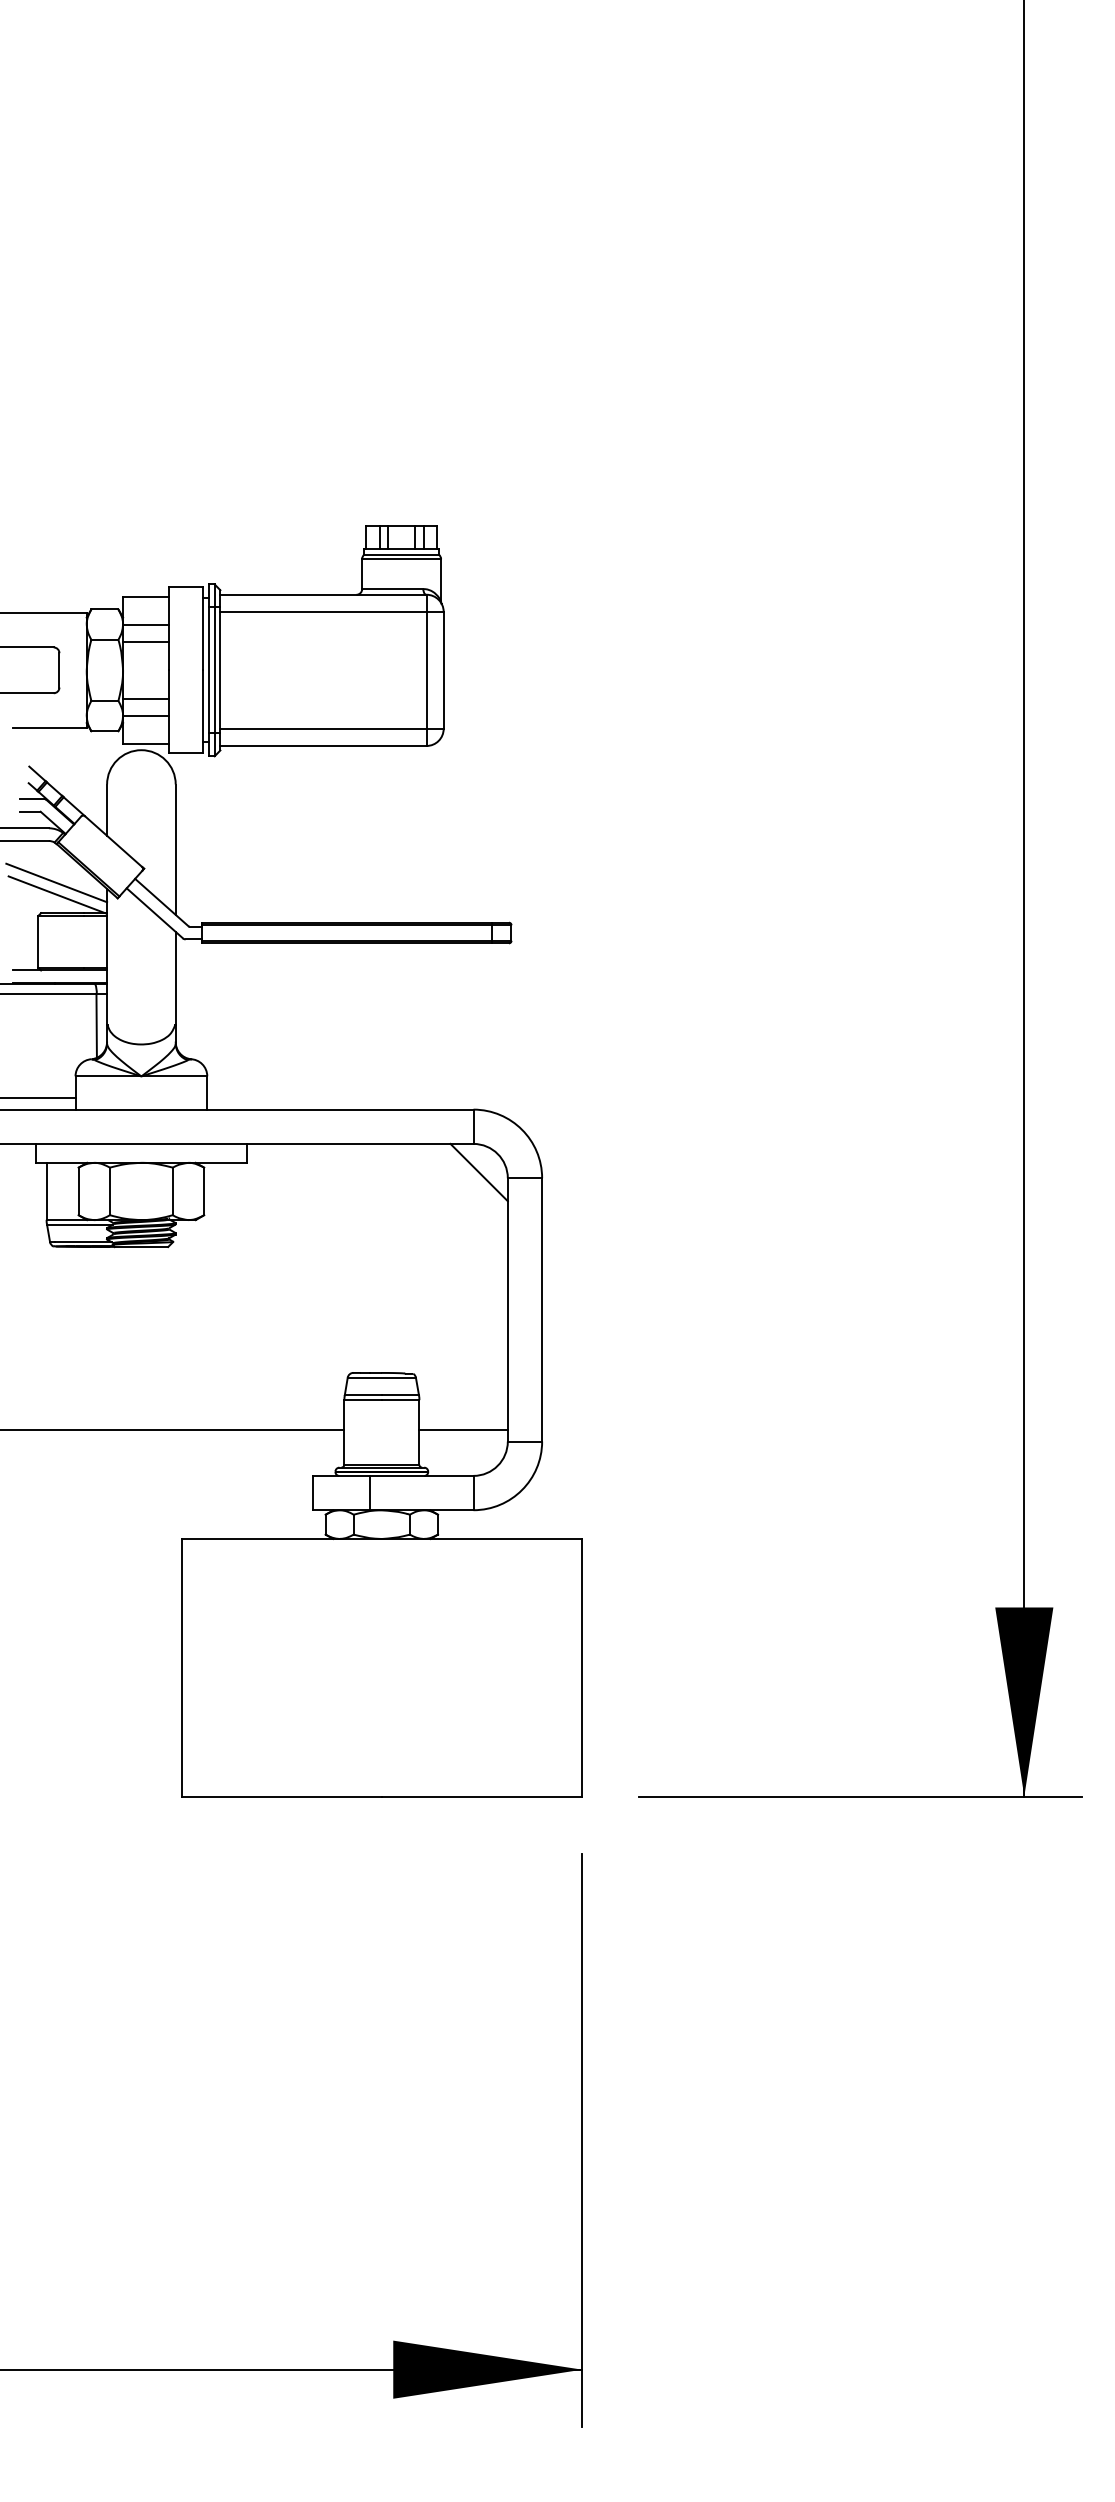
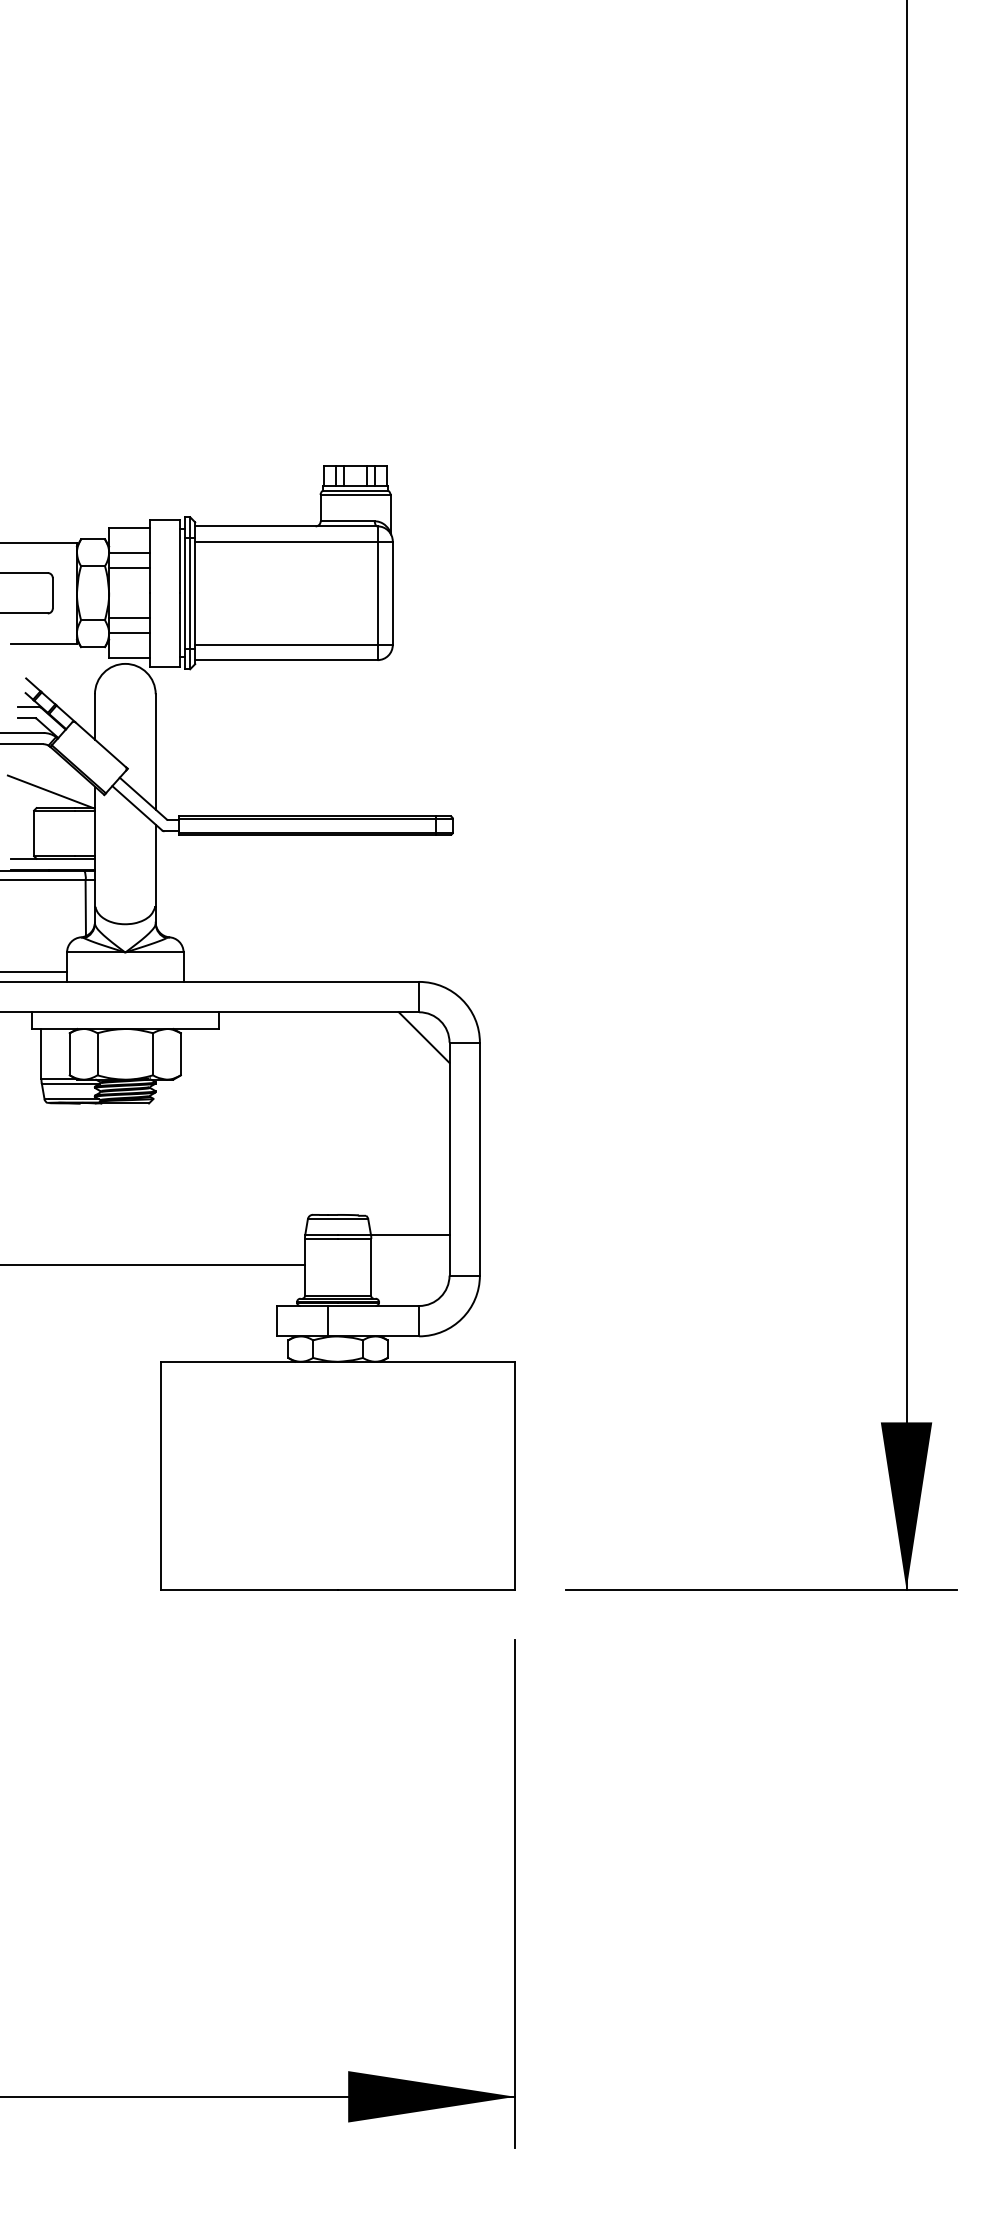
line: (56, 882) -> (50, 780), removed
line: (463, 1430) -> (410, 1235), moved

